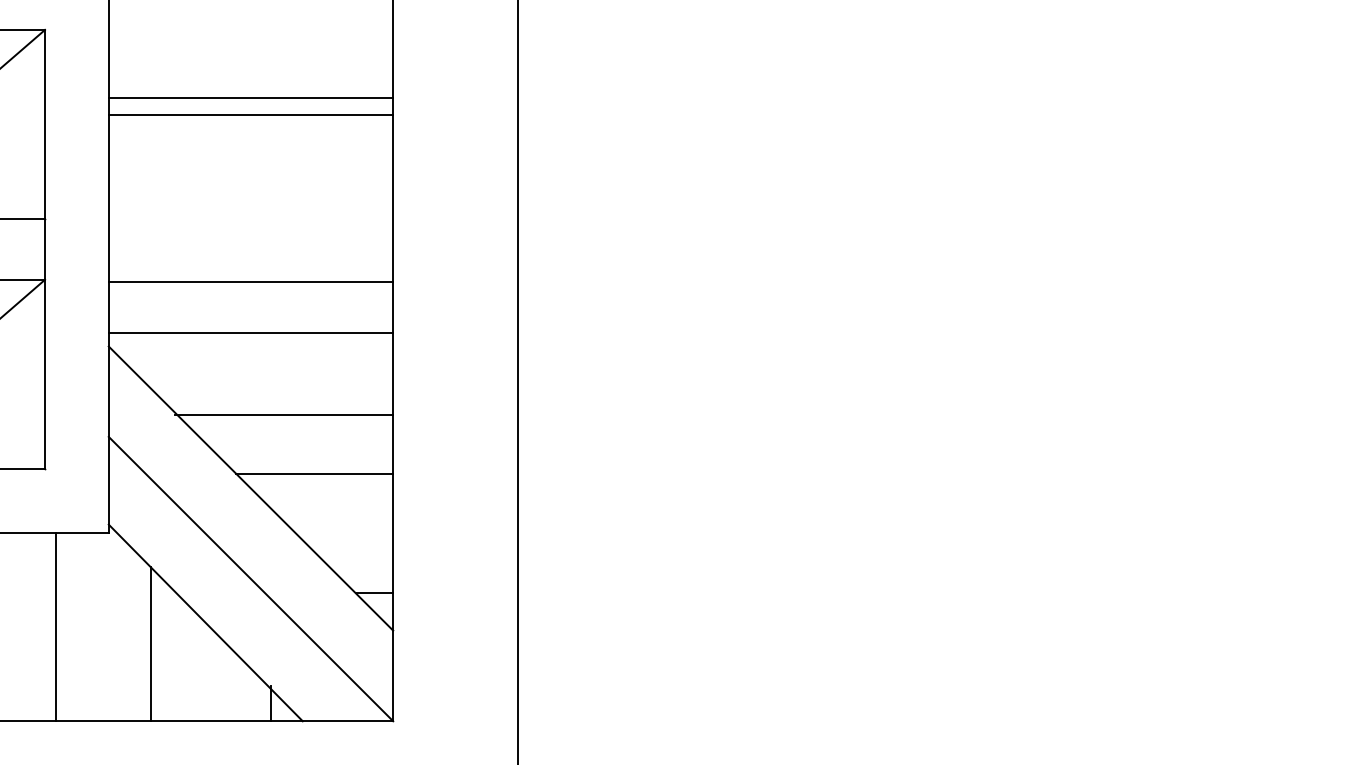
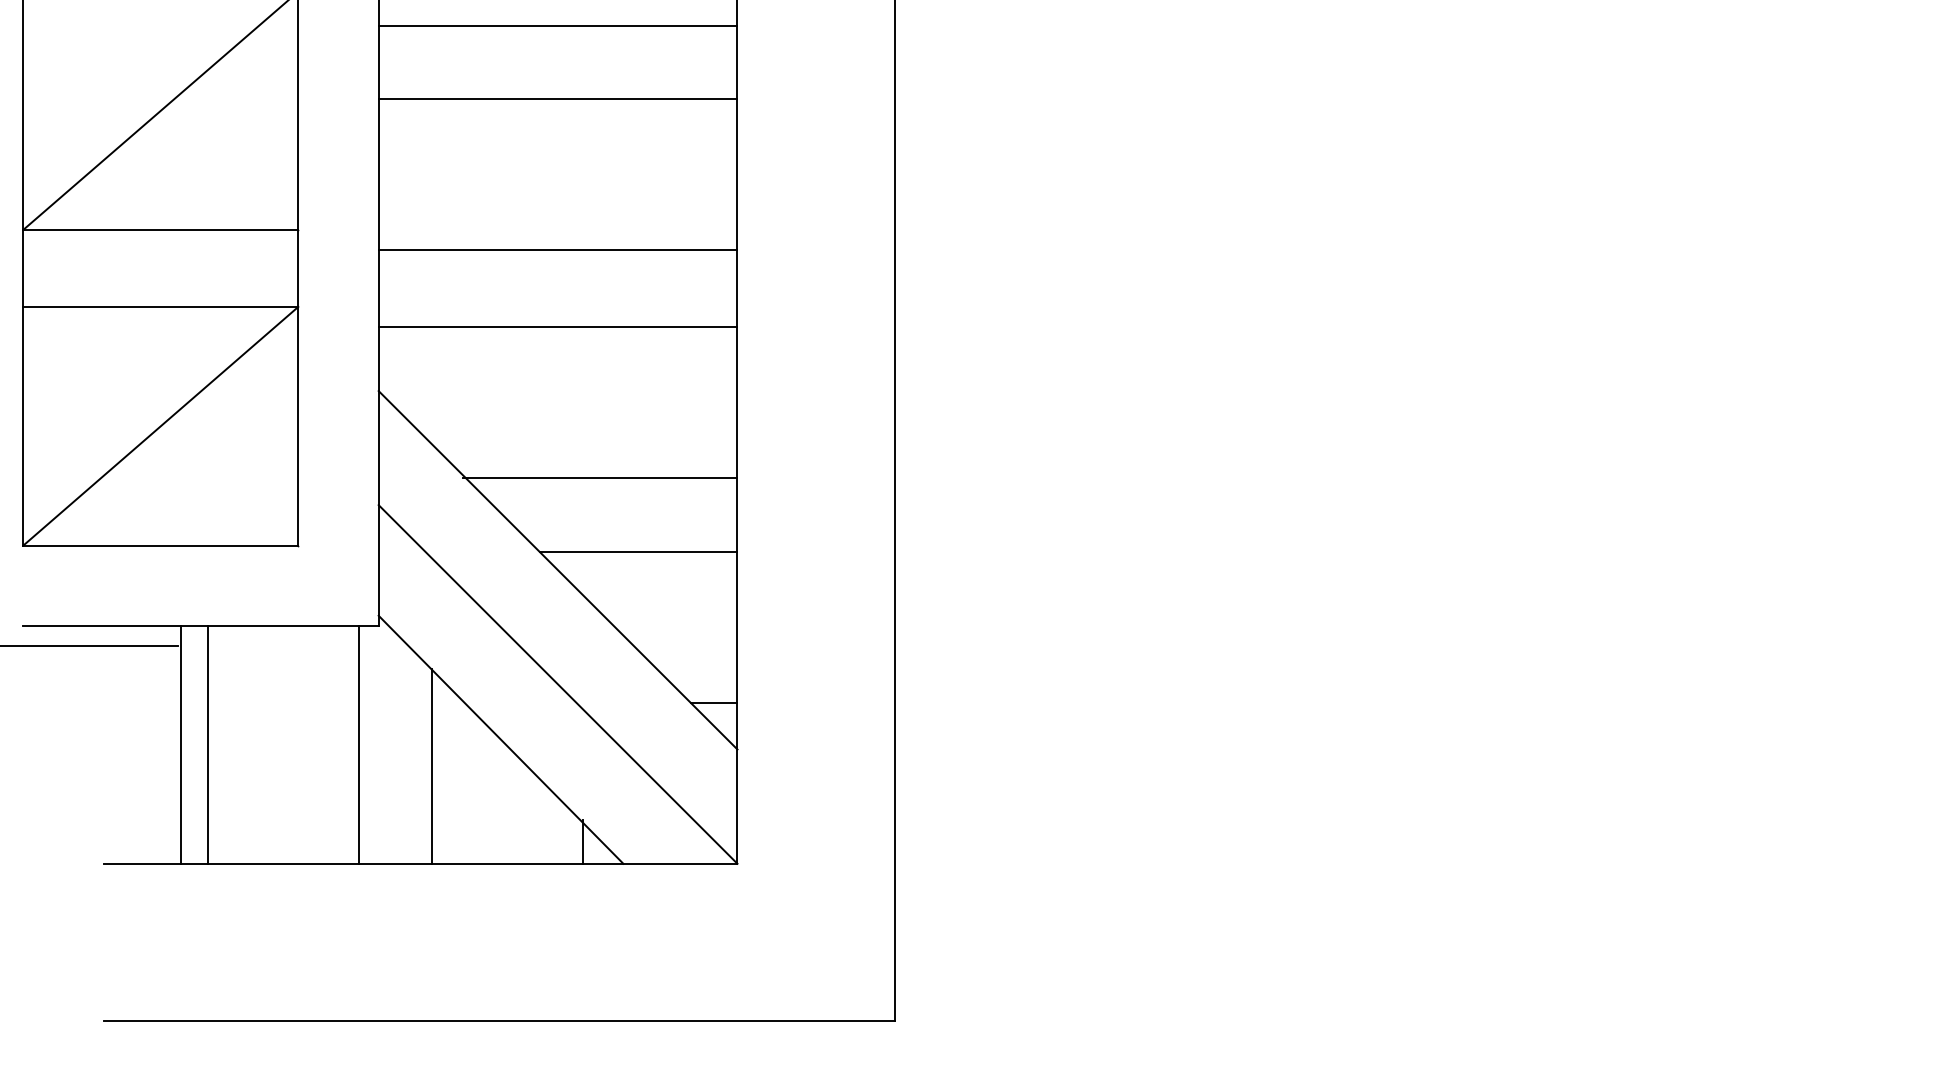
line: (250, 97) -> (557, 25), moved
line: (250, 281) -> (557, 249), moved
line: (250, 333) -> (557, 327), moved
line: (56, 626) -> (358, 744), moved

